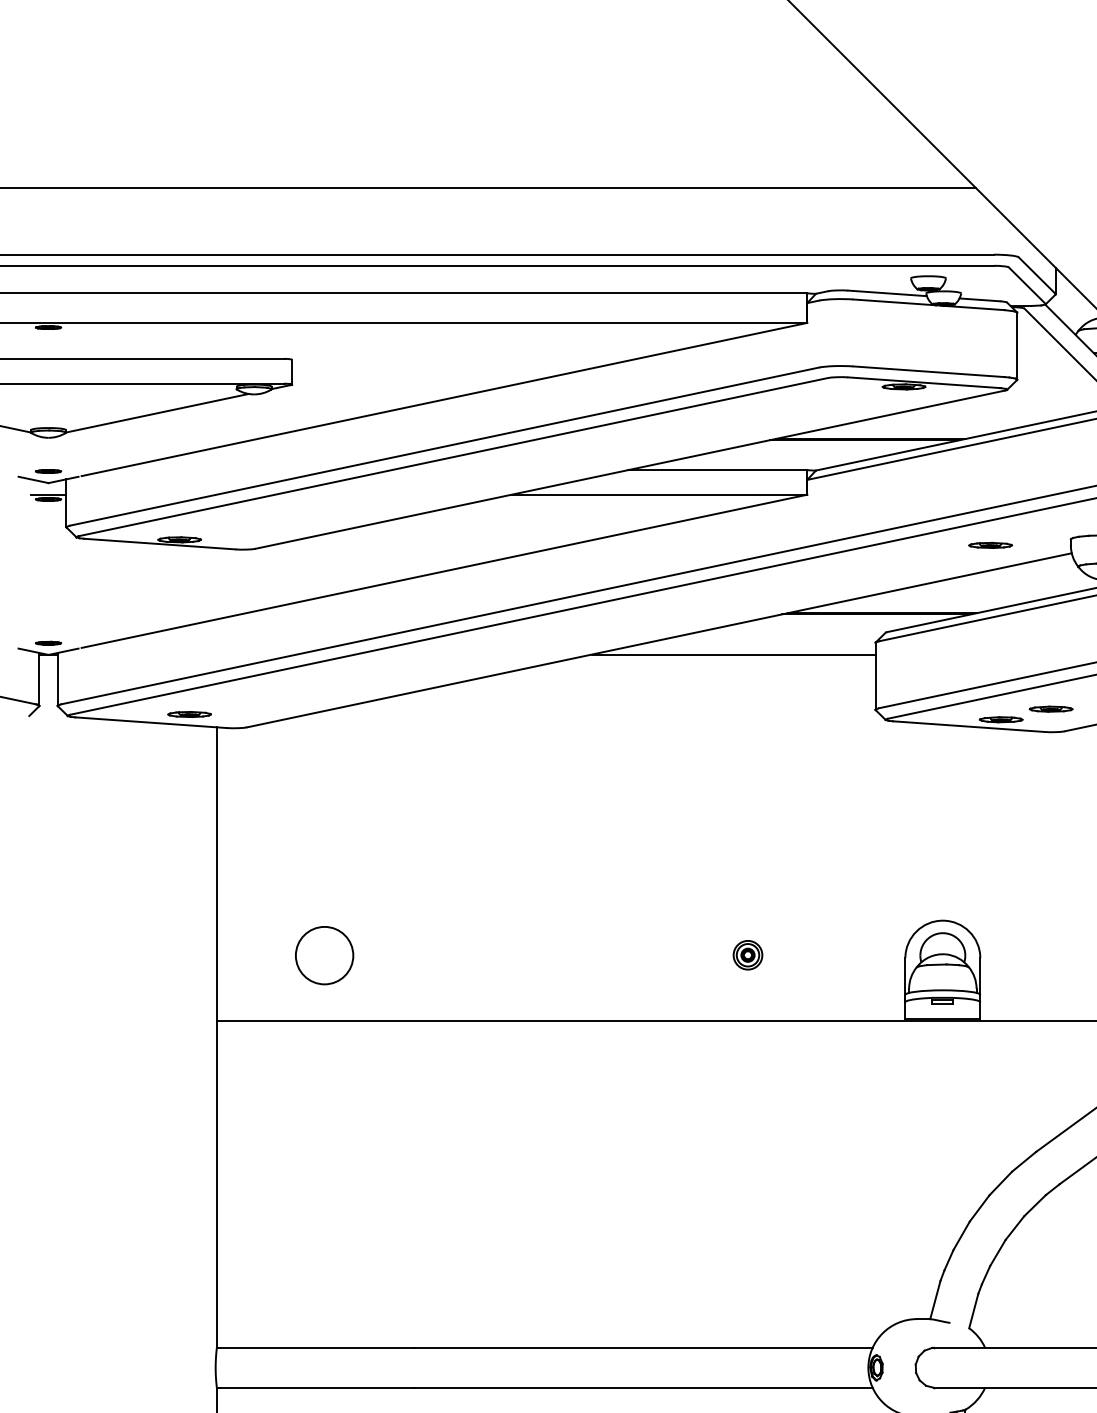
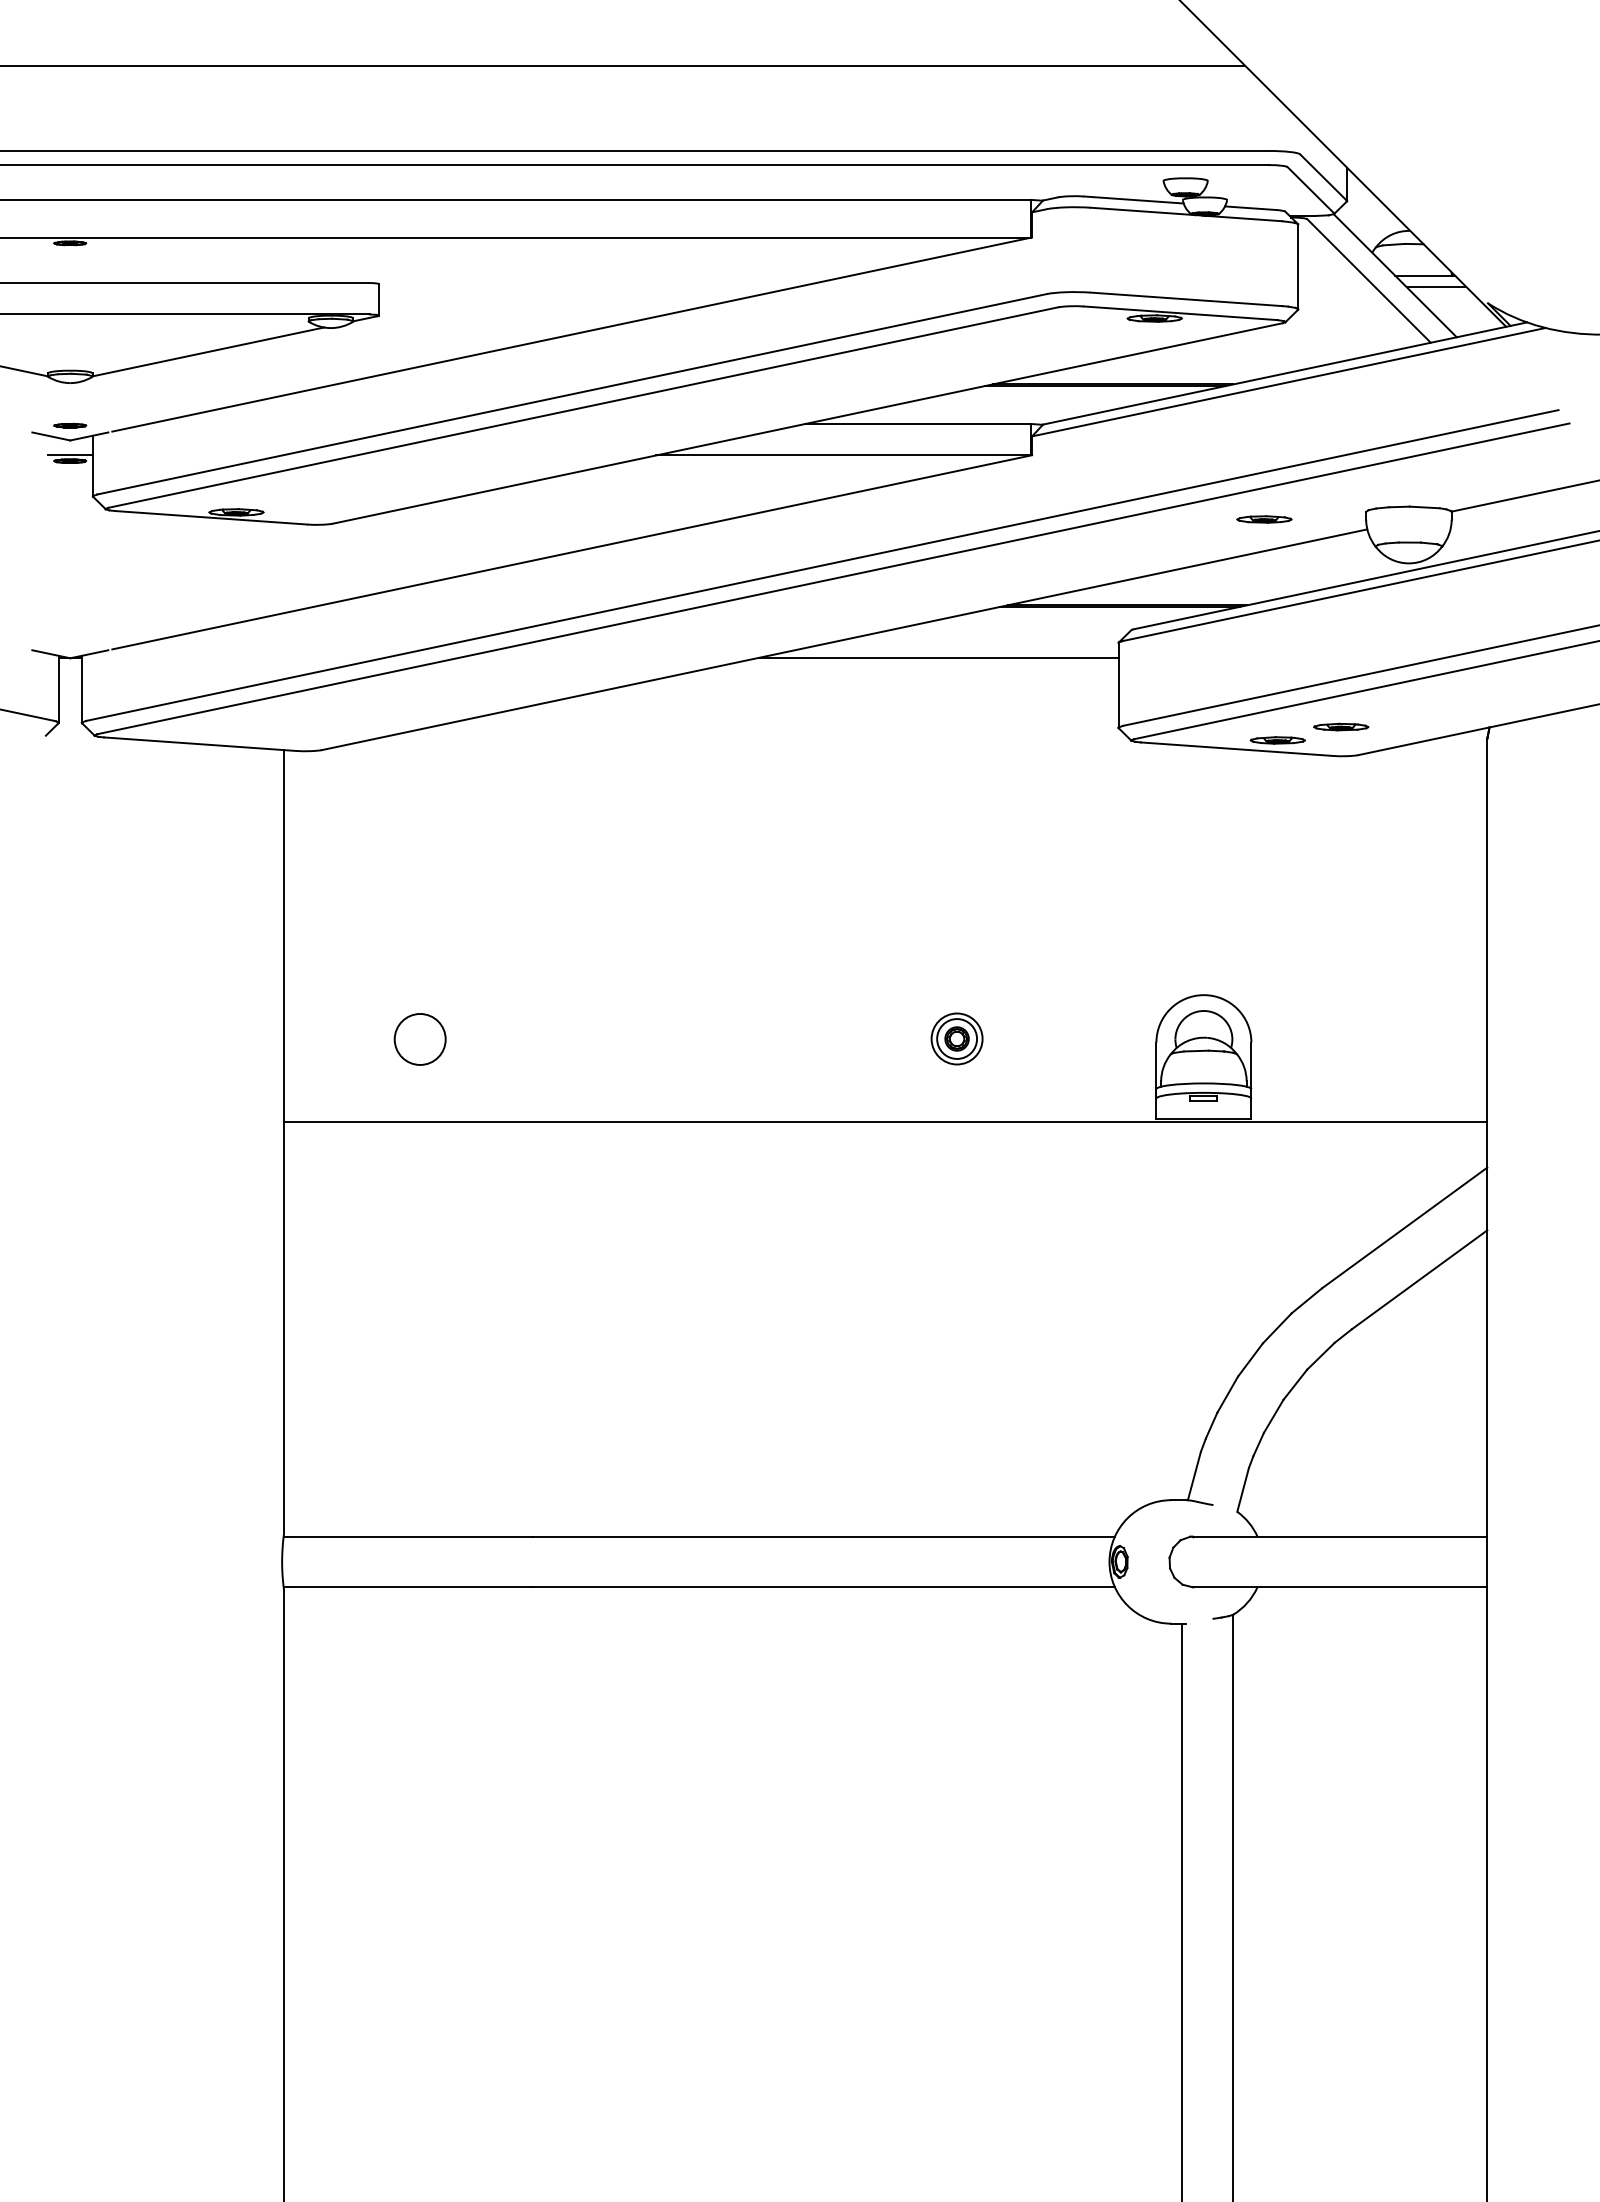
part: (48, 643) -> (70, 643), removed
part: (189, 714) -> (249, 733), removed
part: (747, 954) -> (956, 1038), size x1.4
circle: (324, 955) -> (419, 1039), size x0.7

